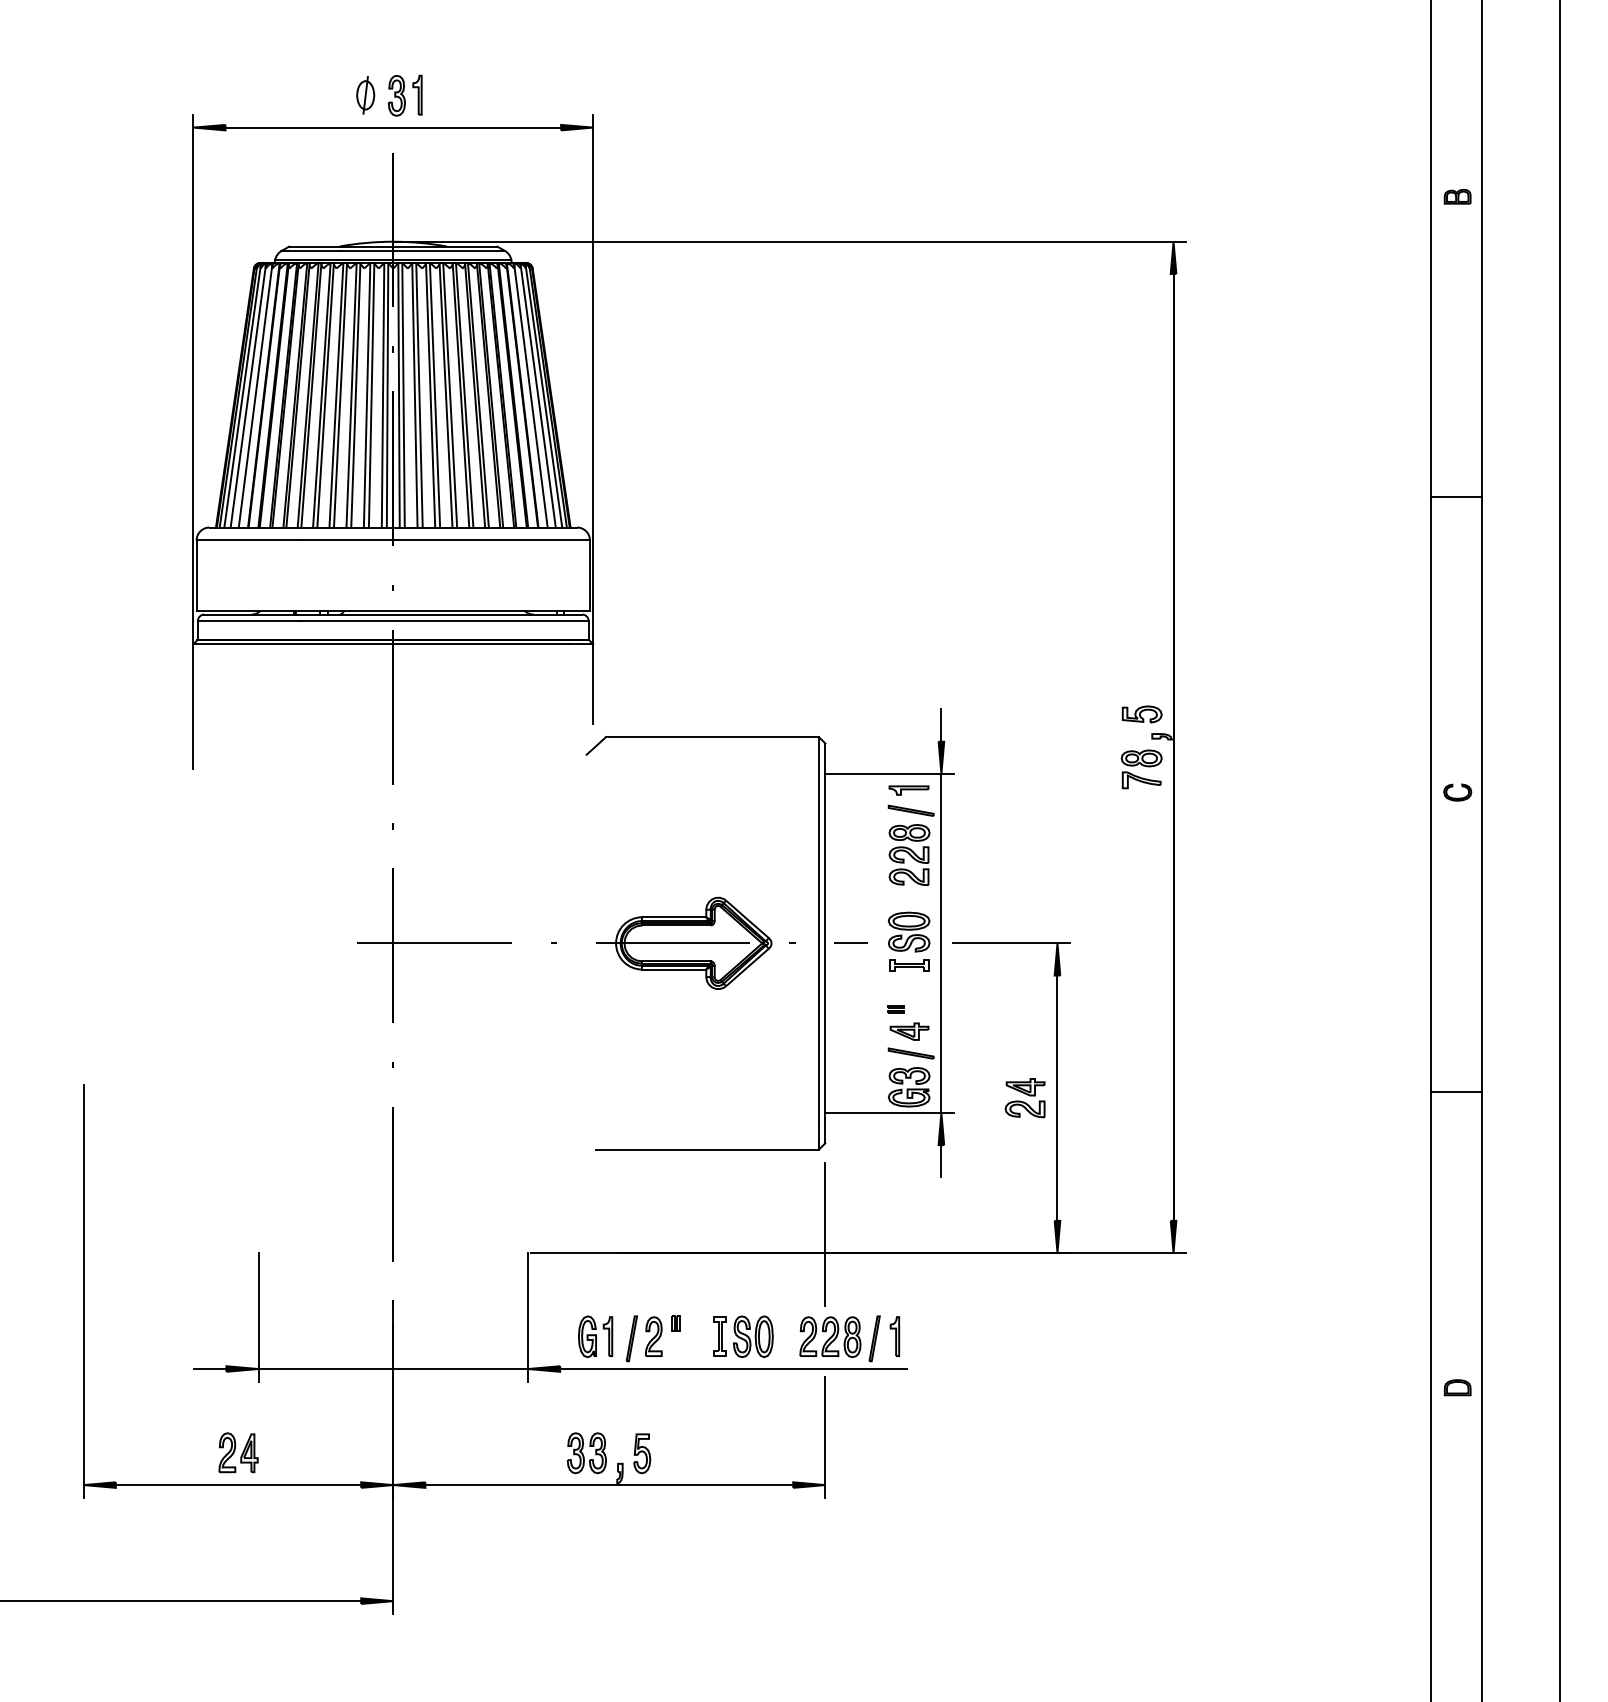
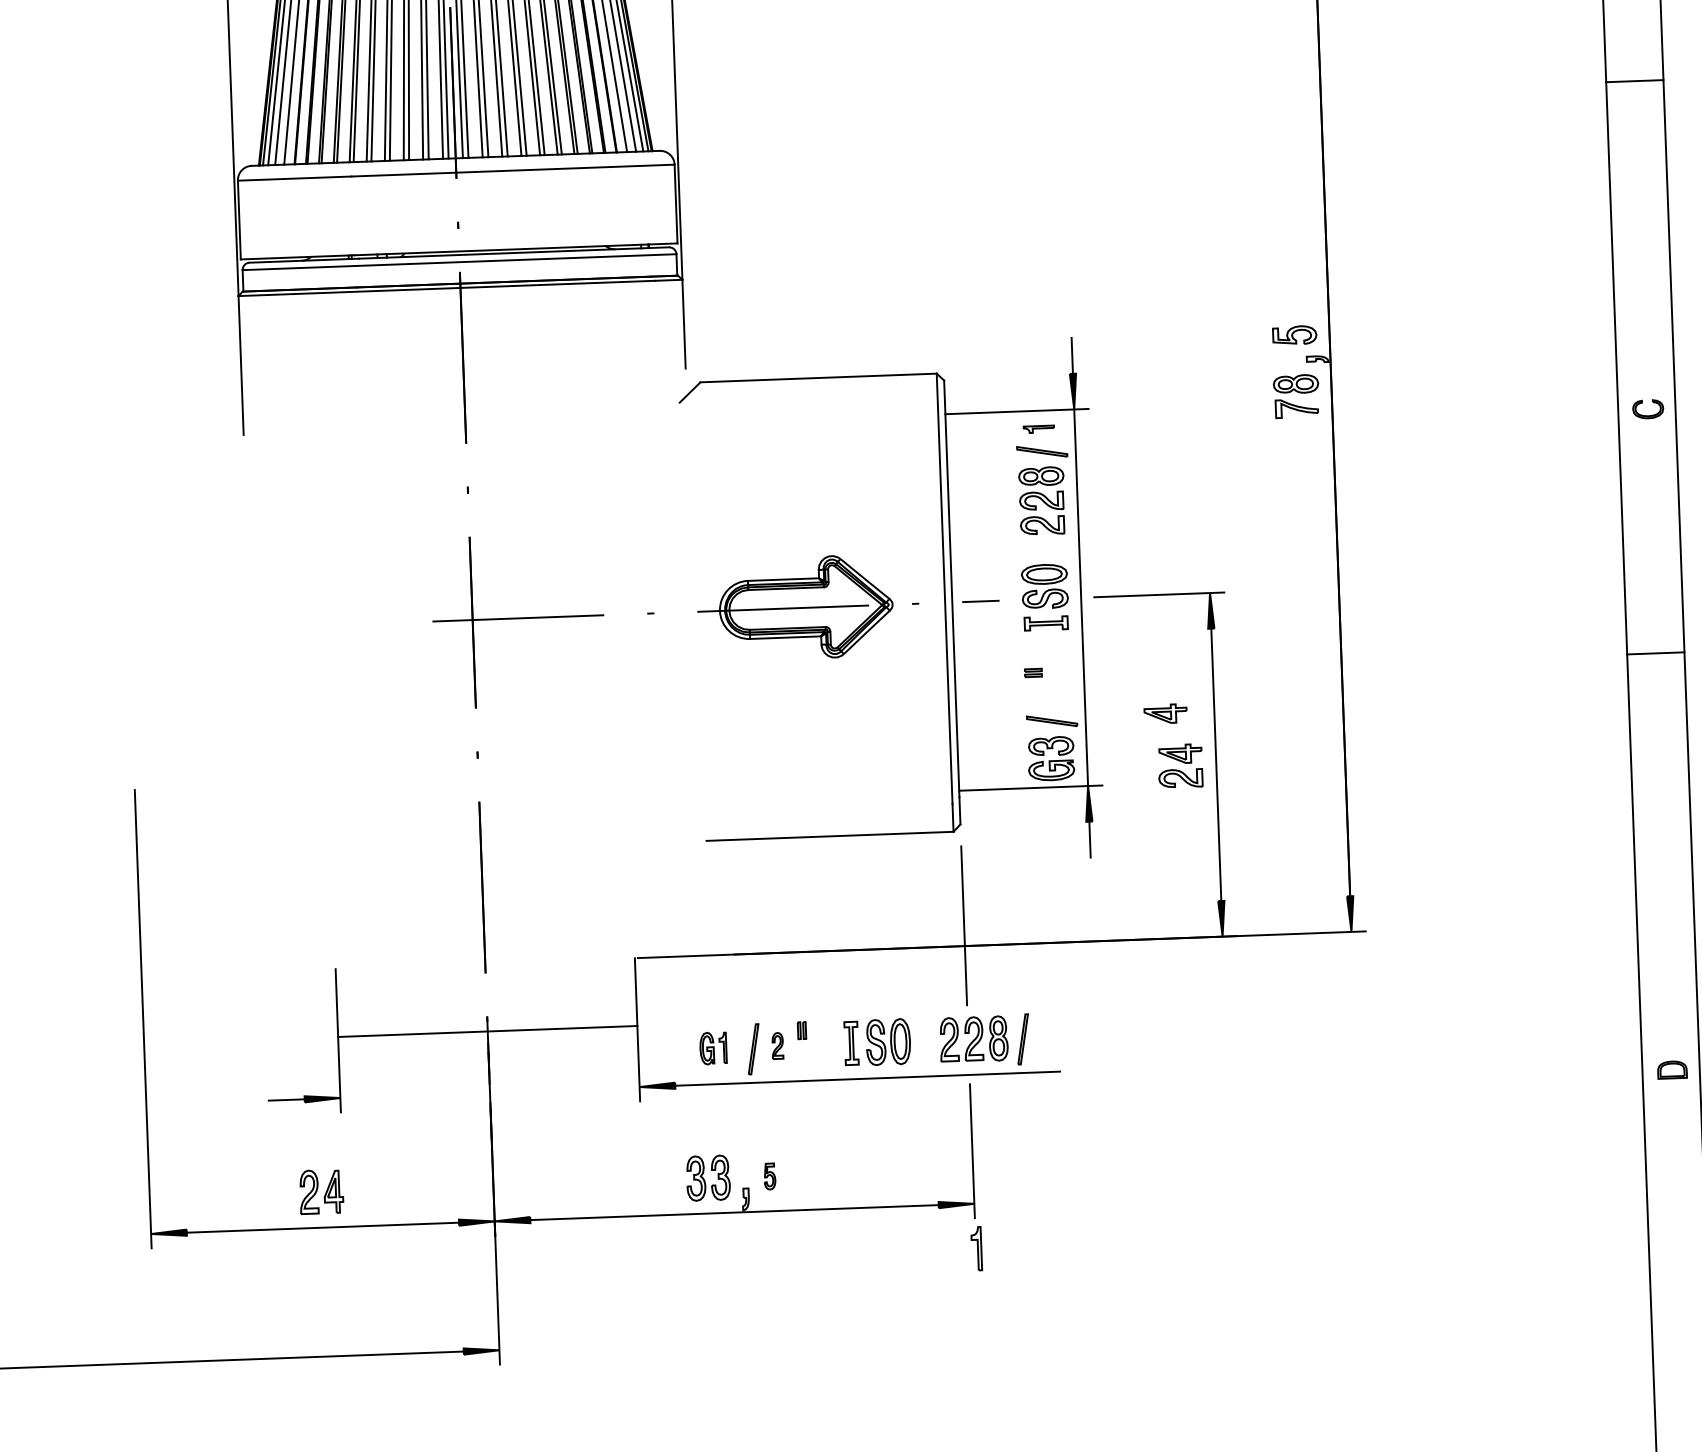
part: (908, 790) -> (1038, 429), size x0.7
part: (909, 1031) -> (1165, 713), moved
line: (1456, 1092) -> (1655, 653), moved
part: (595, 1336) -> (713, 1048), size x0.7
part: (653, 1336) -> (777, 1045), size x0.6
part: (894, 1336) -> (976, 1248), moved
line: (393, 1369) -> (488, 1032), moved
part: (642, 1453) -> (770, 1176), size x0.6

